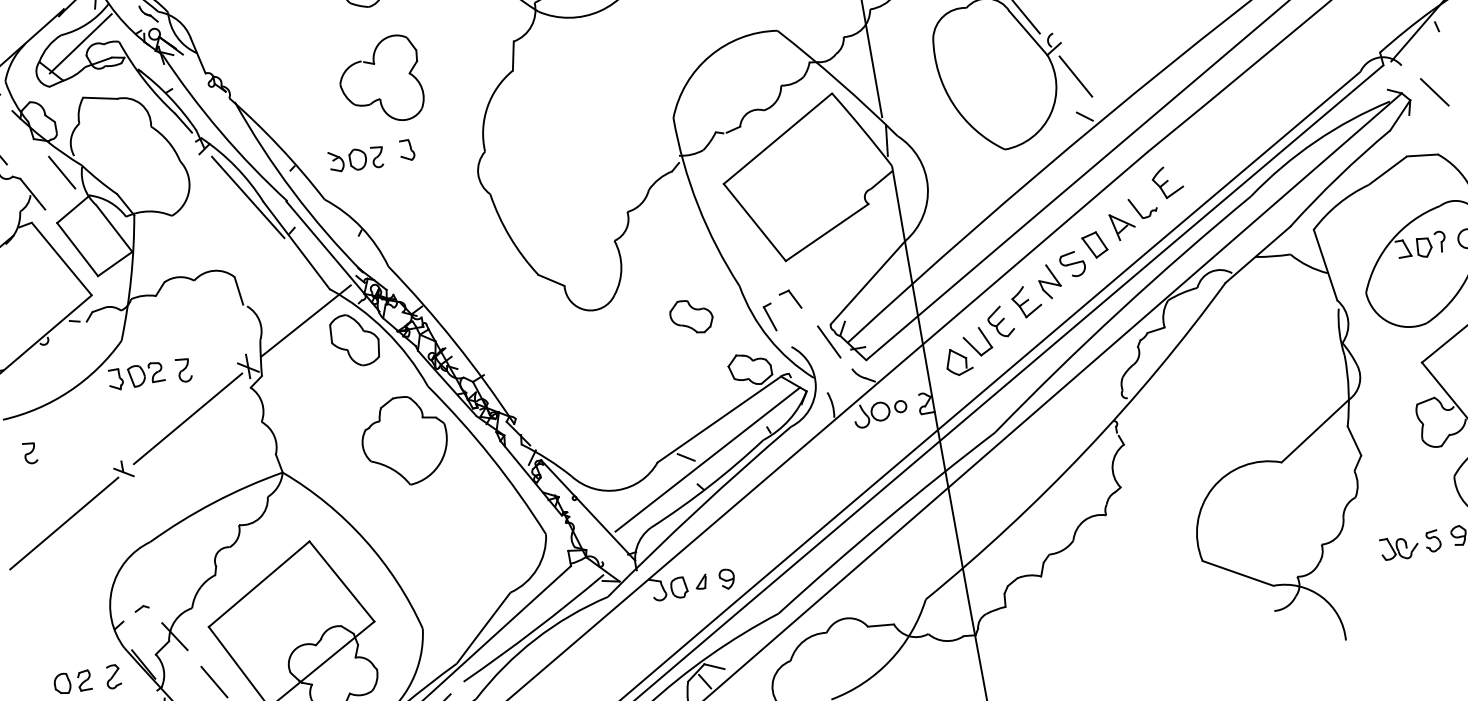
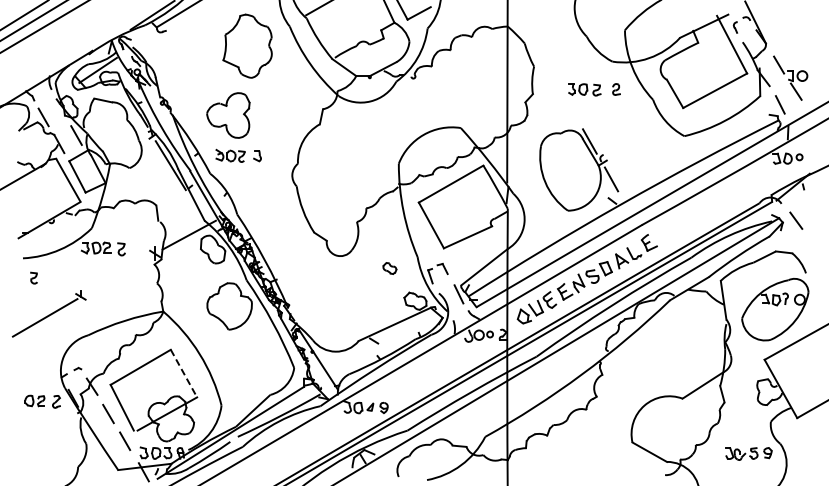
part: (381, 81) -> (228, 115), moved
part: (690, 316) -> (389, 268), size x0.6
line: (186, 418) -> (118, 274), removed
line: (706, 458) -> (384, 343), removed
line: (343, 583) -> (184, 374), solid -> dashed

